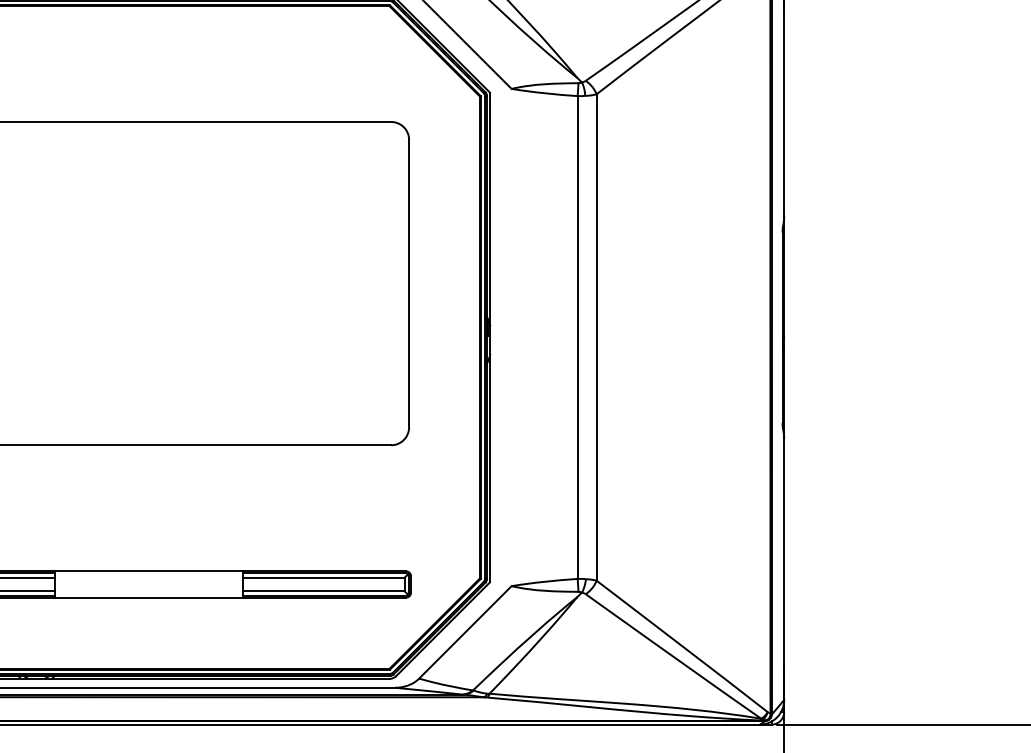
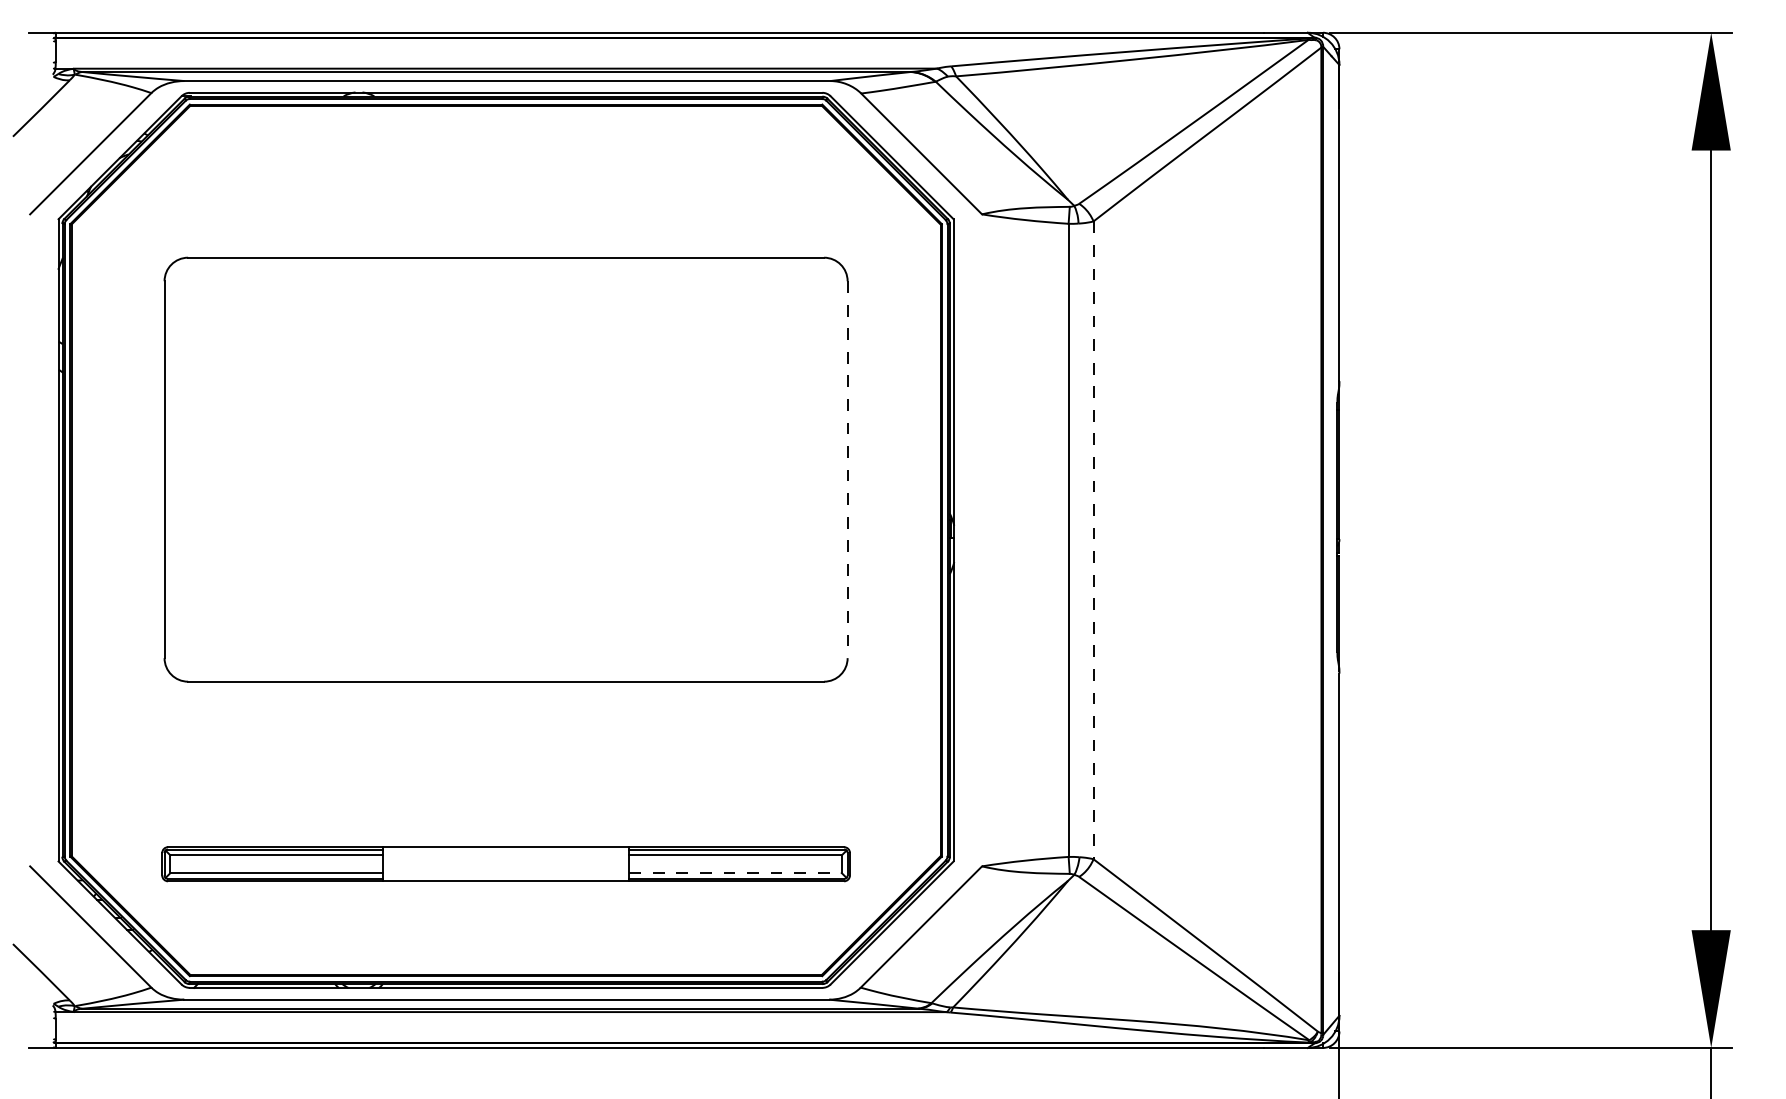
line: (409, 284) -> (847, 470), solid -> dashed
line: (596, 337) -> (1093, 540), solid -> dashed
line: (324, 591) -> (736, 873), solid -> dashed

